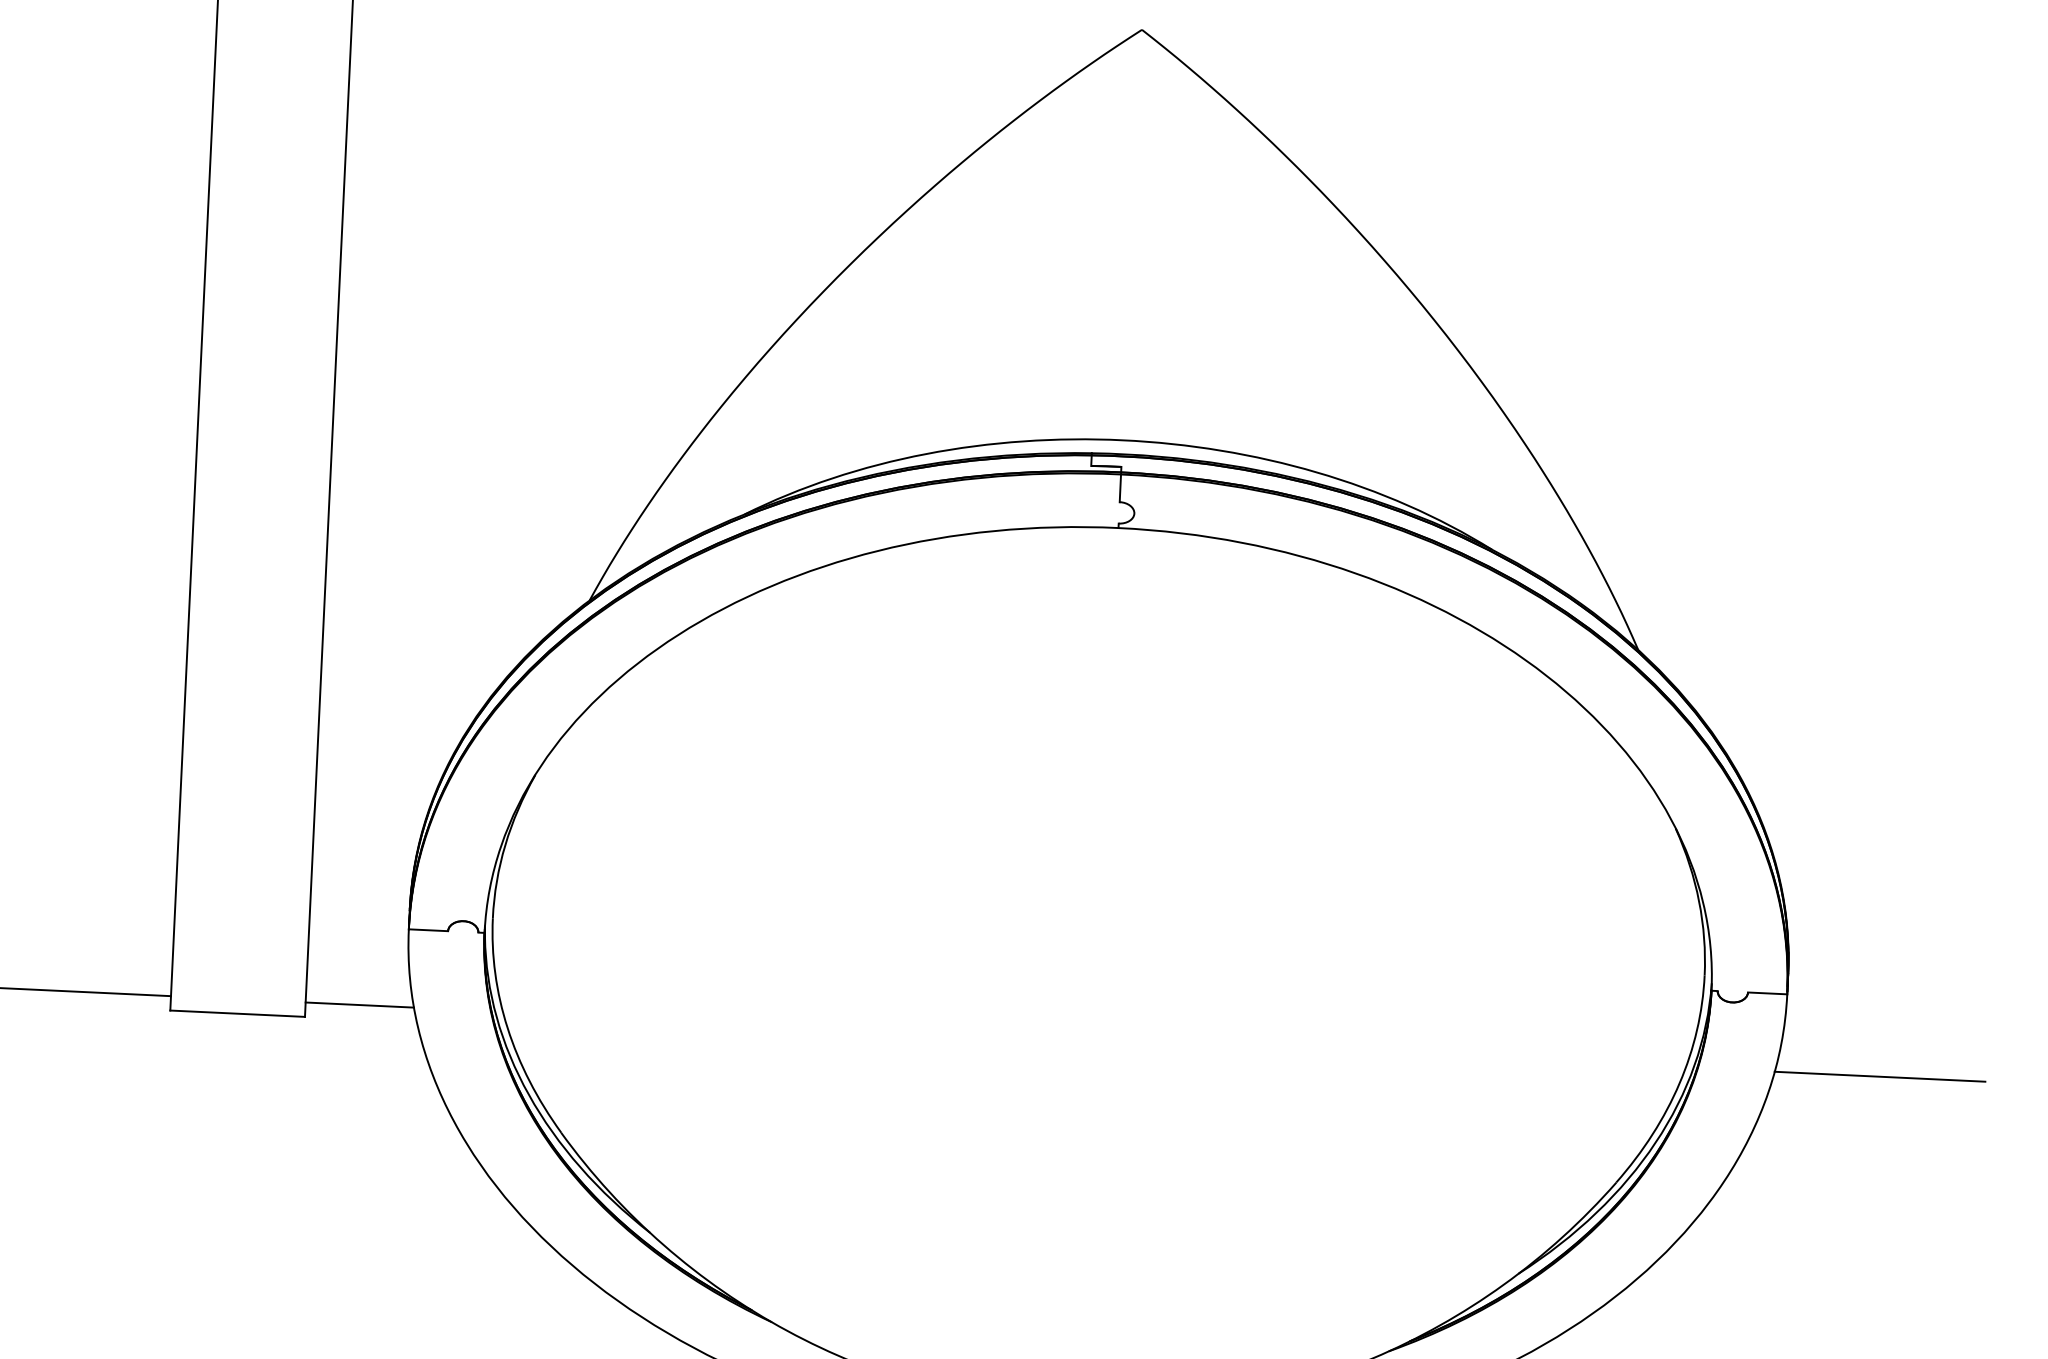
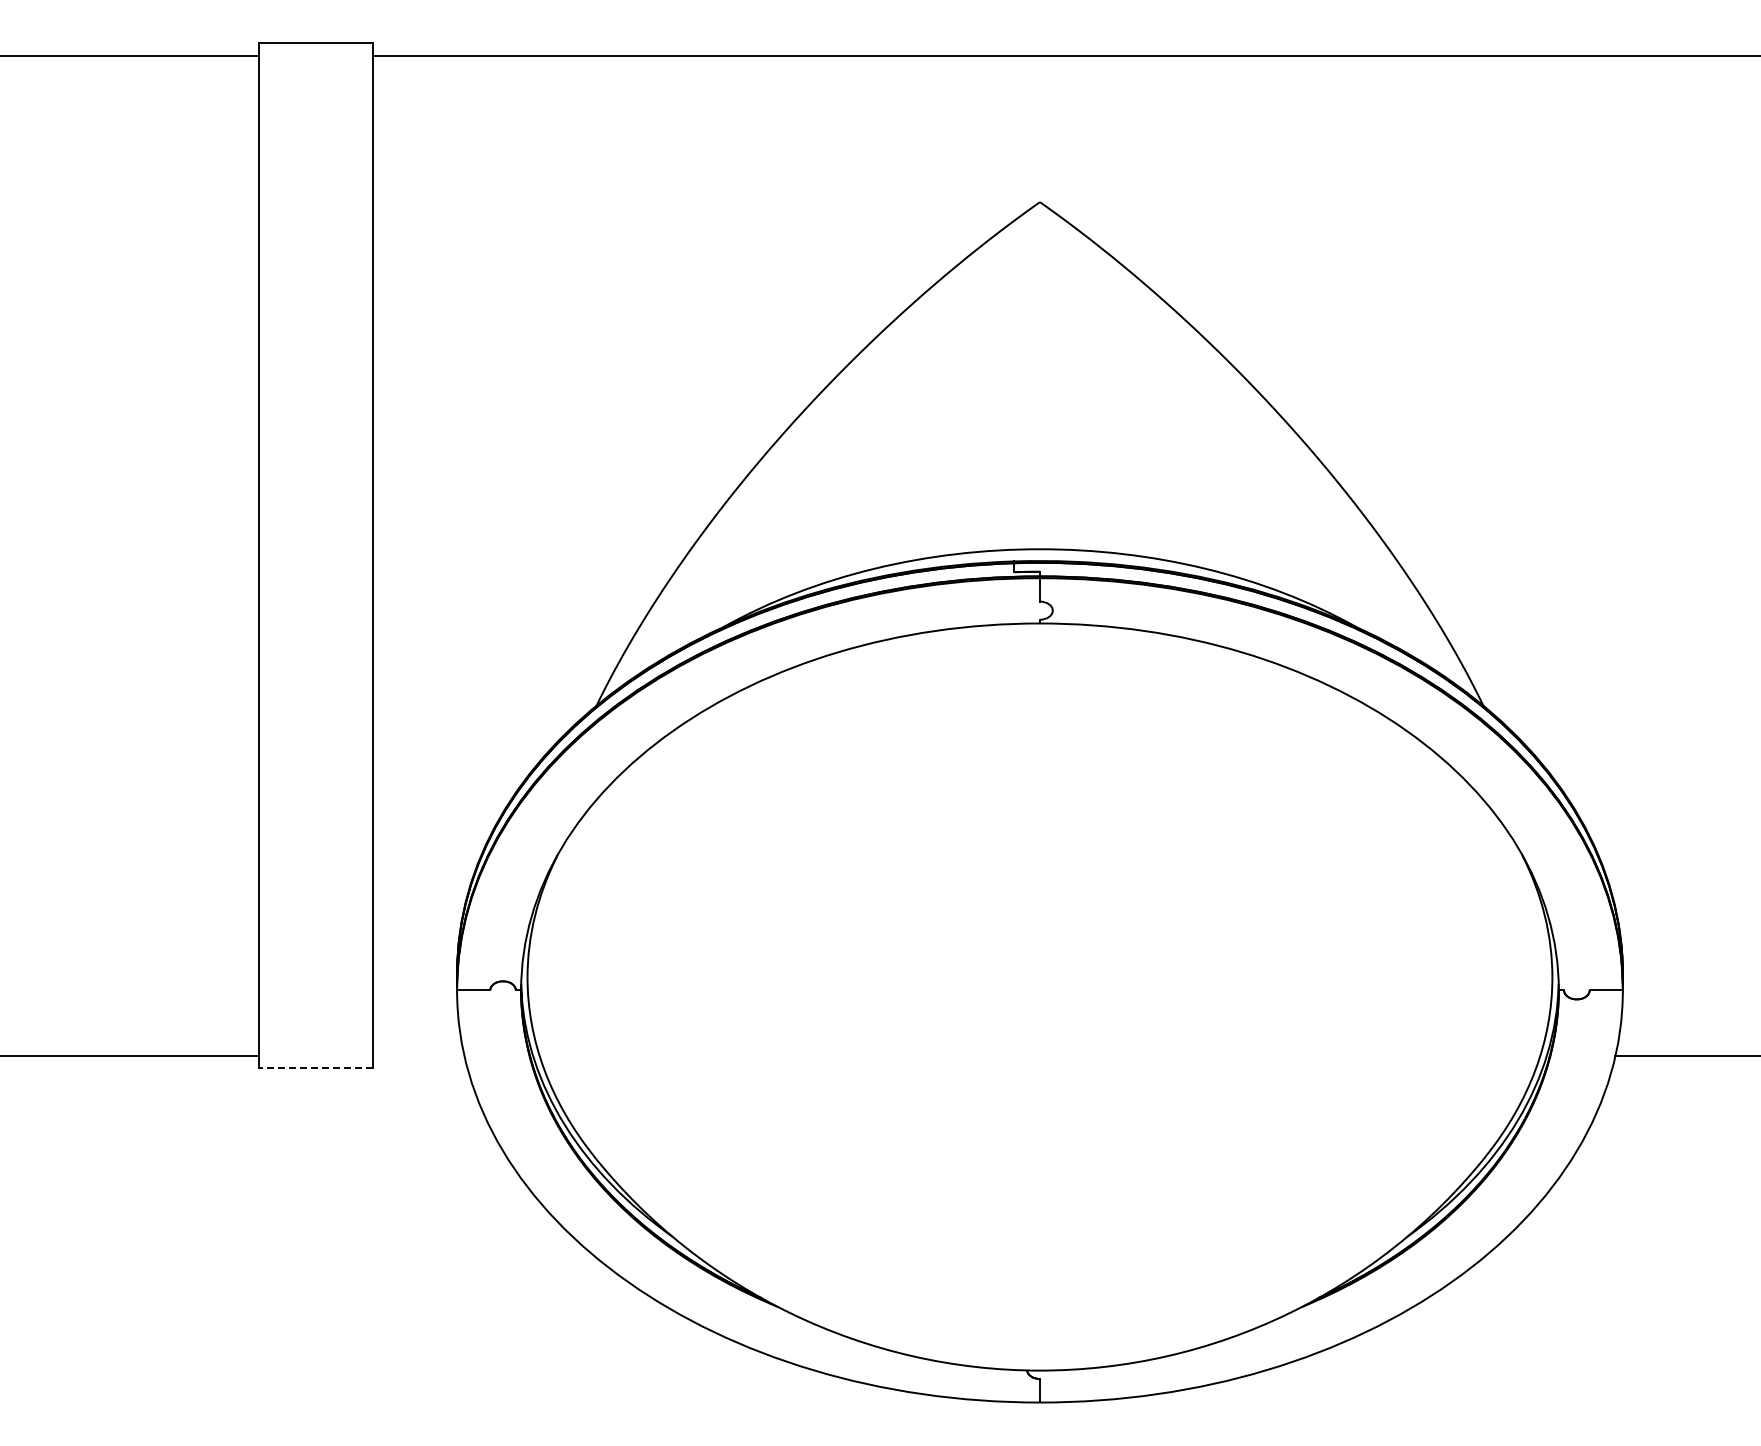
line: (359, 1005) -> (418, 1056), removed
line: (237, 1013) -> (315, 1068), solid -> dashed

